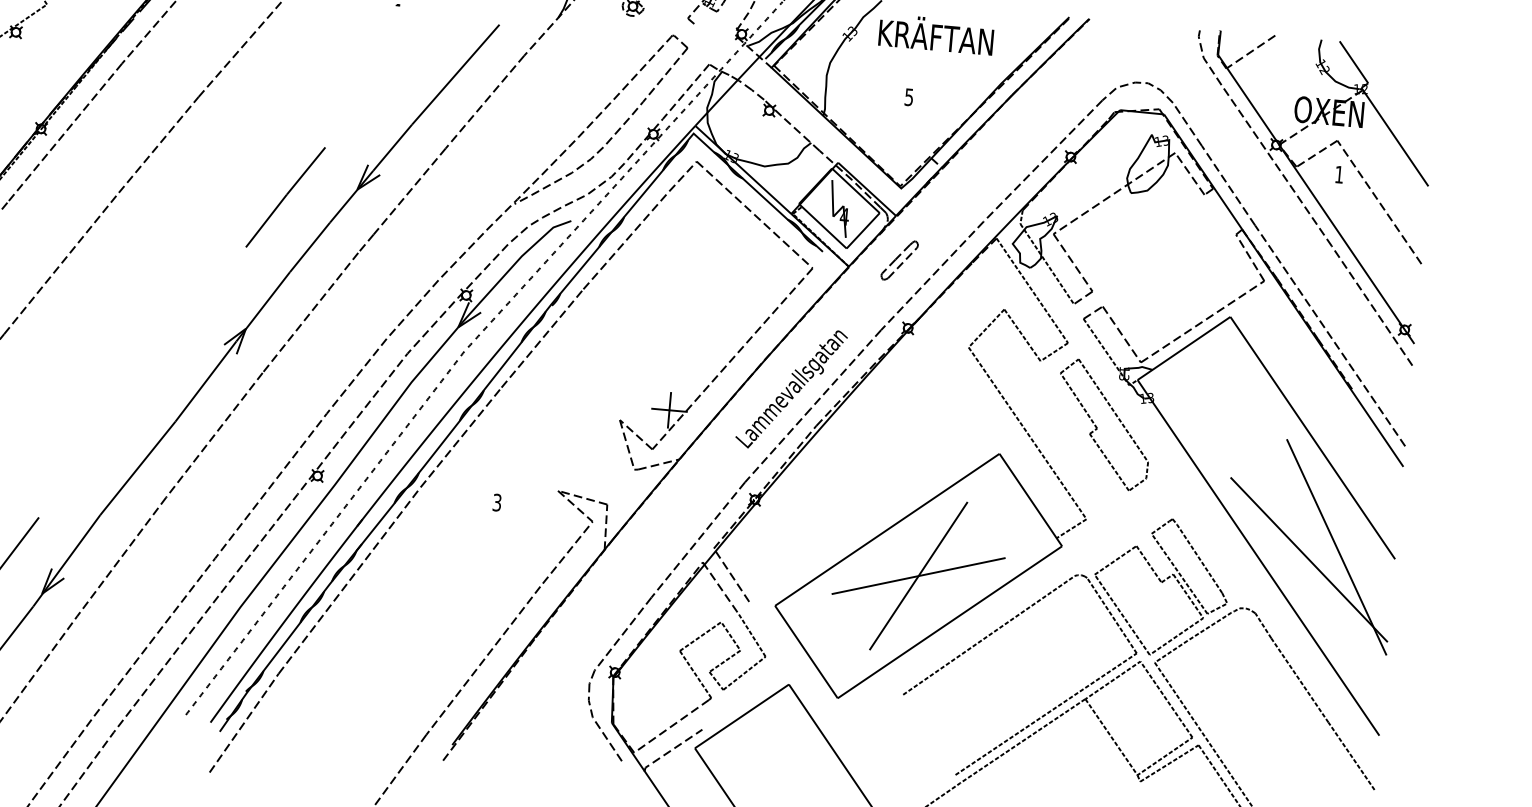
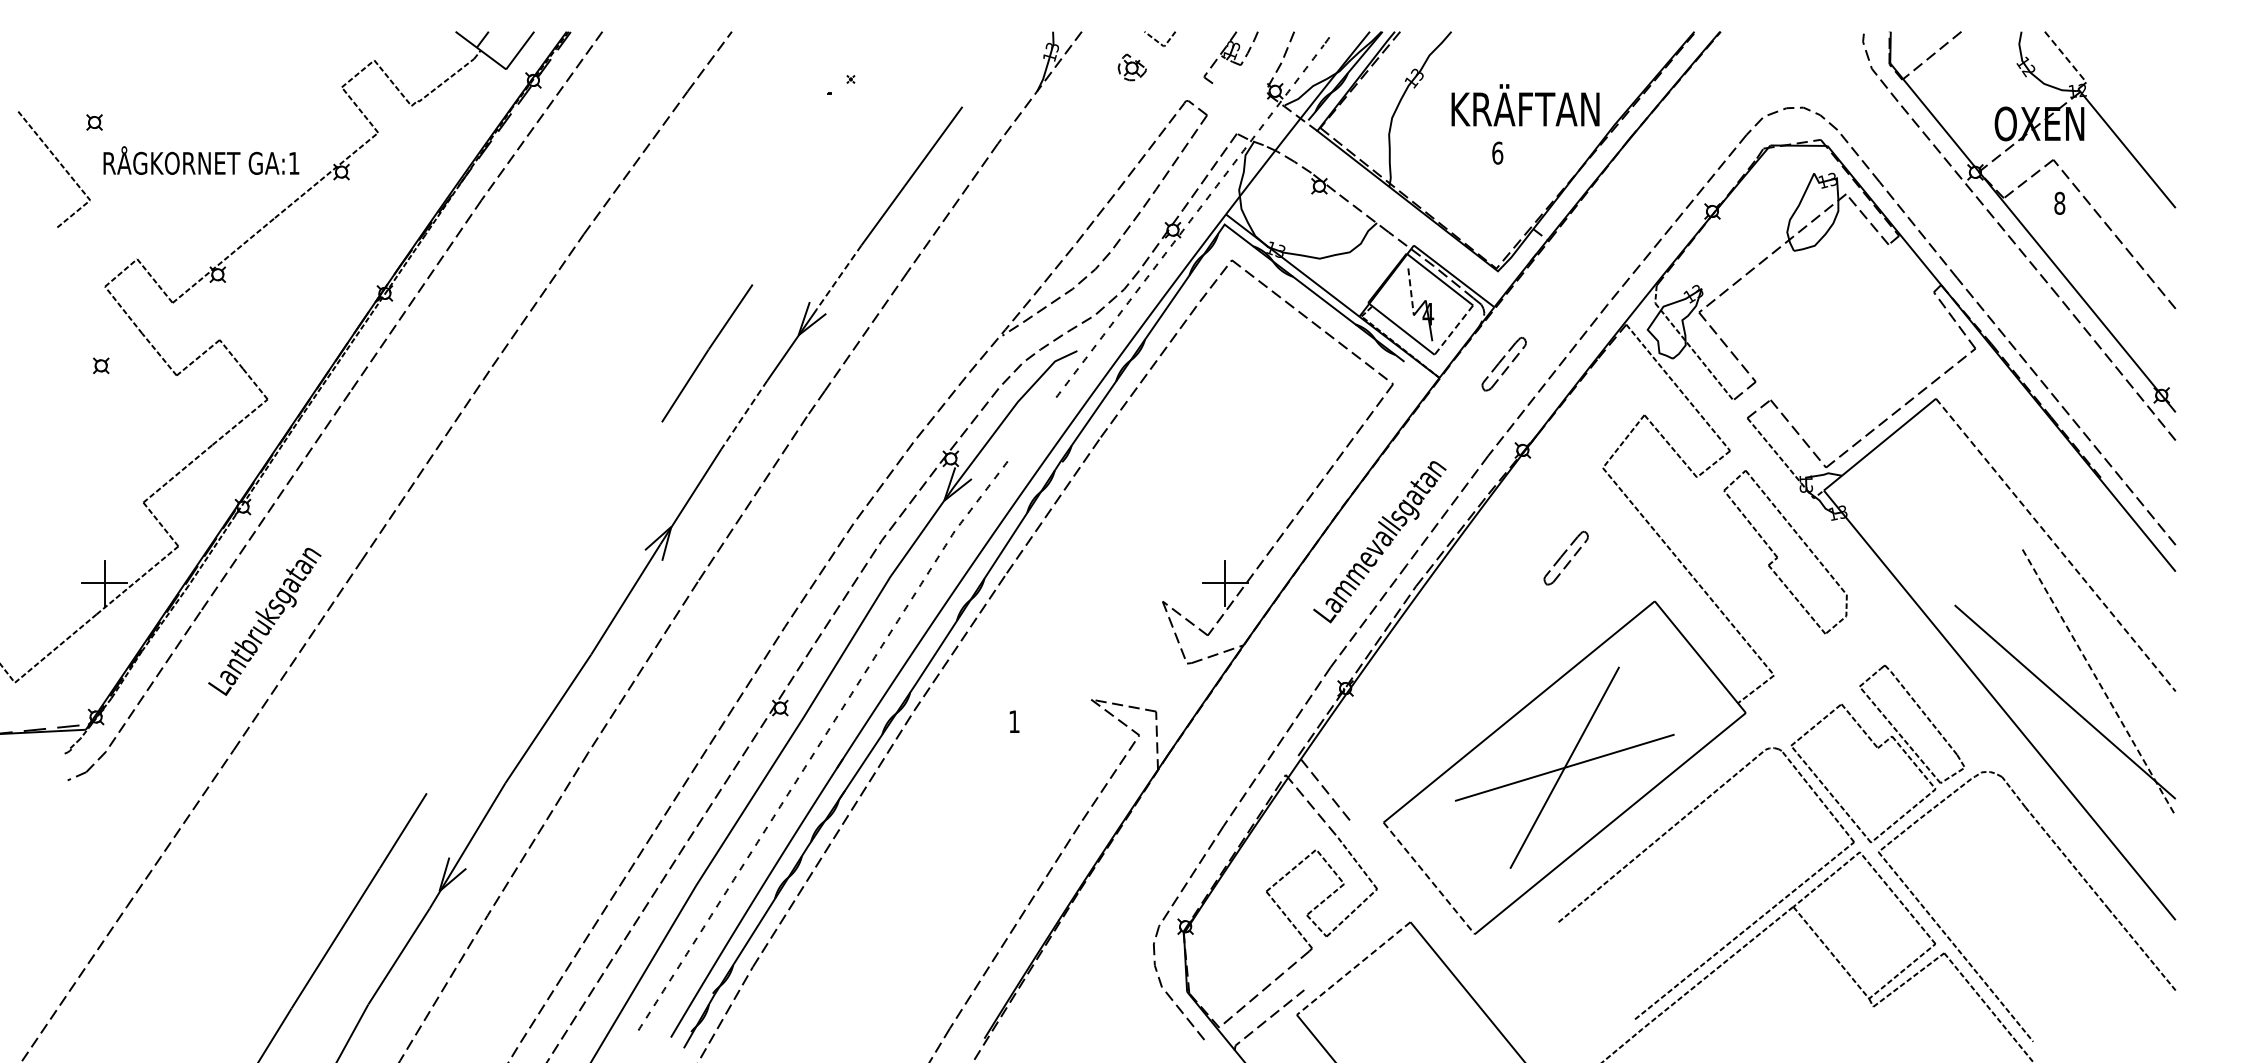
text: (936, 34) -> (1525, 105), moved
line: (1353, 62) -> (2065, 57), solid -> dashed
text: (909, 96) -> (1497, 152), 5 -> 6
line: (392, 147) -> (839, 277), solid -> dashed
text: (1339, 174) -> (2059, 202), 1 -> 8
line: (833, 198) -> (1411, 291), solid -> dashed
line: (862, 231) -> (1453, 330), solid -> dashed
line: (310, 247) -> (744, 415), solid -> dashed
part: (530, 278) -> (1031, 429), removed
part: (933, 413) -> (1565, 557), added
line: (1313, 438) -> (2056, 545), solid -> dashed
text: (497, 502) -> (1014, 721), 3 -> 1
line: (1337, 547) -> (2099, 682), solid -> dashed
line: (806, 652) -> (1429, 878), solid -> dashed
line: (741, 716) -> (1353, 968), solid -> dashed

